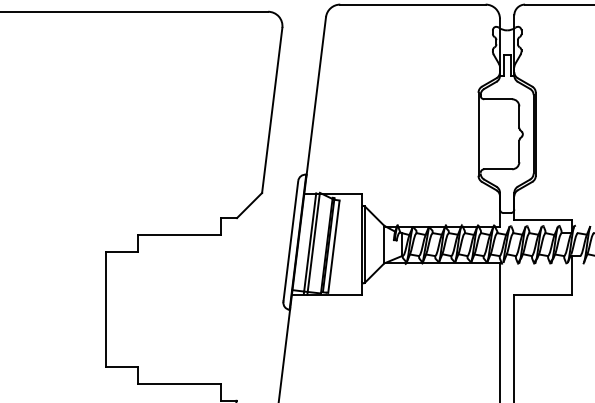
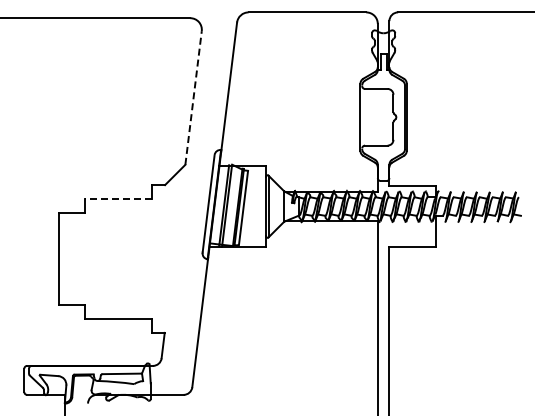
line: (272, 109) -> (193, 97), solid -> dashed
line: (179, 235) -> (118, 199), solid -> dashed

